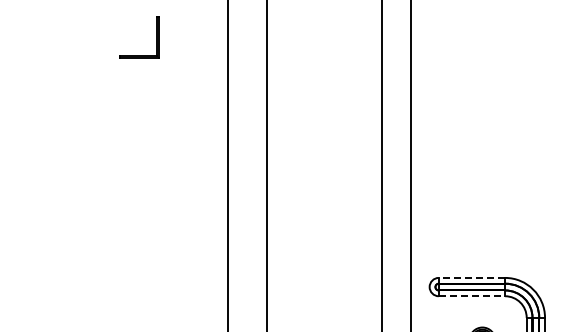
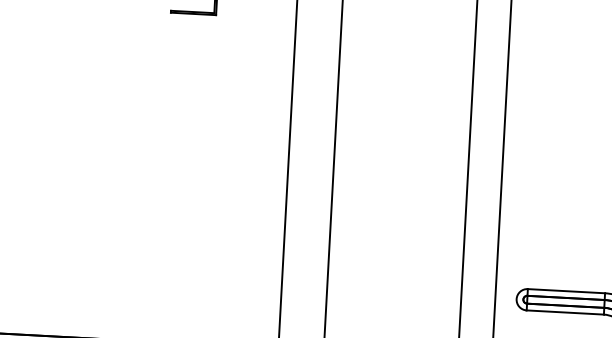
line: (471, 277) -> (565, 290), dashed -> solid
line: (472, 296) -> (565, 312), dashed -> solid

